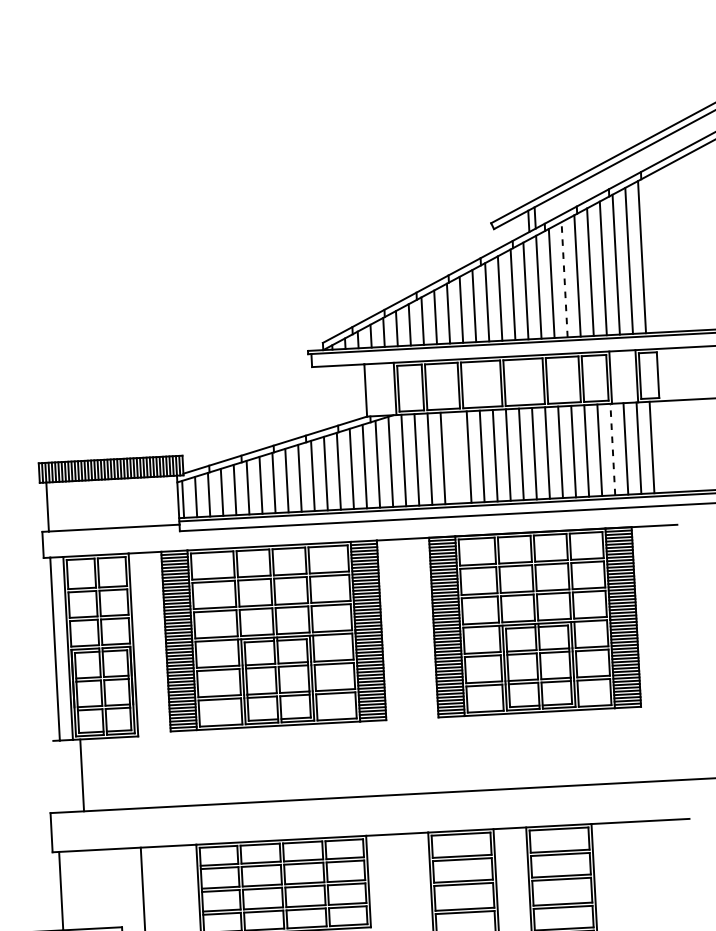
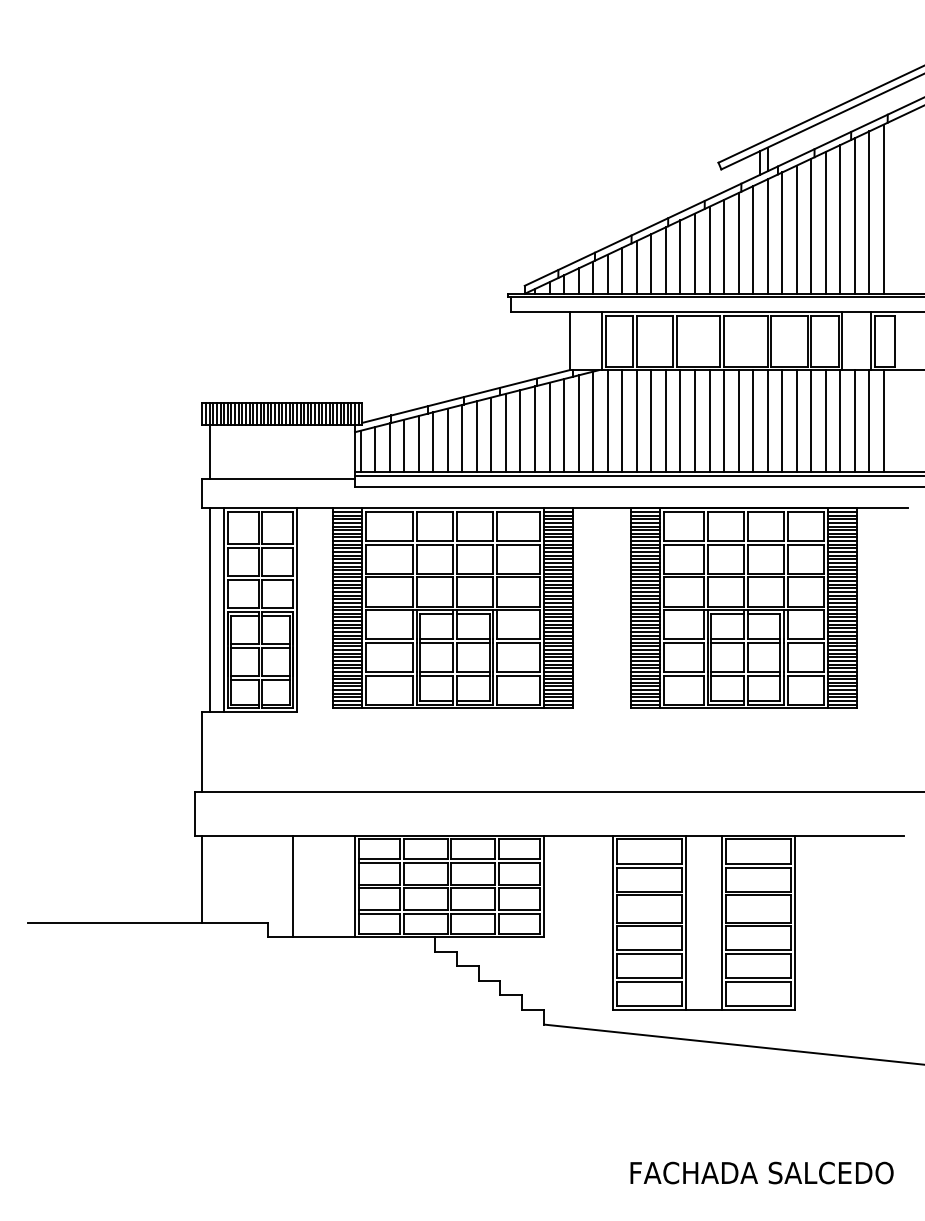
line: (564, 279) -> (796, 229), dashed -> solid
line: (612, 449) -> (840, 421), dashed -> solid
line: (455, 457) -> (665, 420), added
line: (82, 775) -> (202, 751), moved

